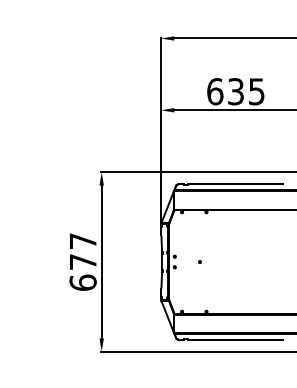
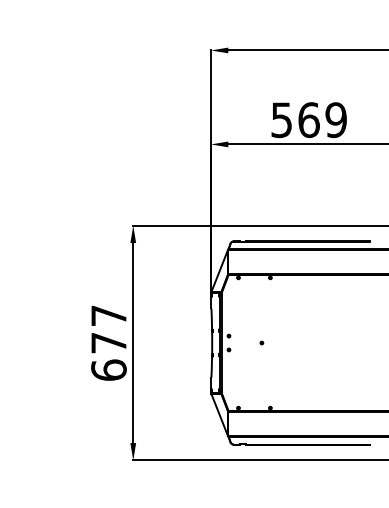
text: (235, 92) -> (308, 120), 635 -> 569

